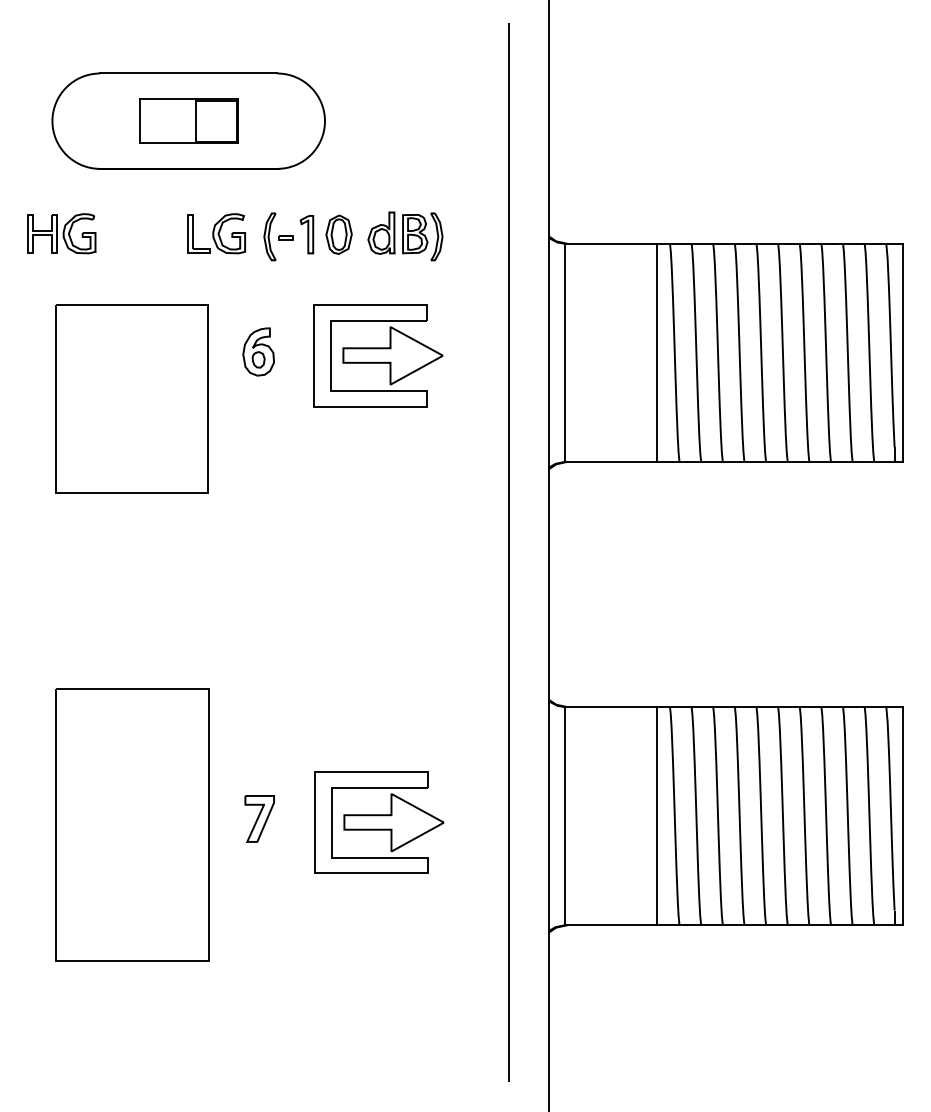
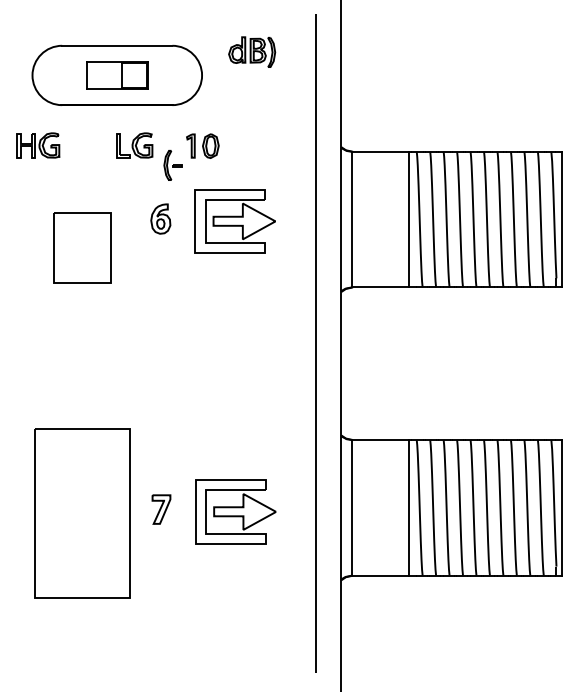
part: (406, 235) -> (252, 51), moved
part: (277, 236) -> (172, 165), moved
part: (132, 399) -> (82, 248), size x0.6

